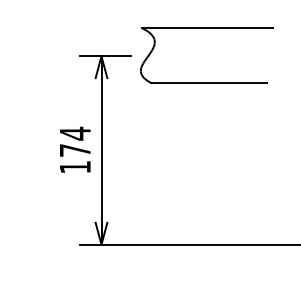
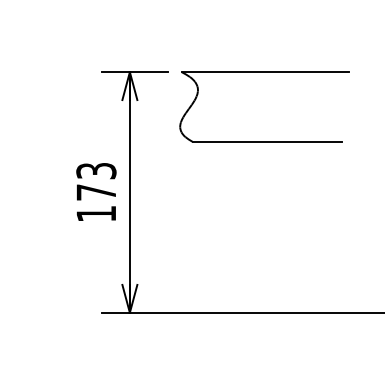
part: (206, 28) -> (264, 72), moved
text: (75, 134) -> (96, 171), 174 -> 173

